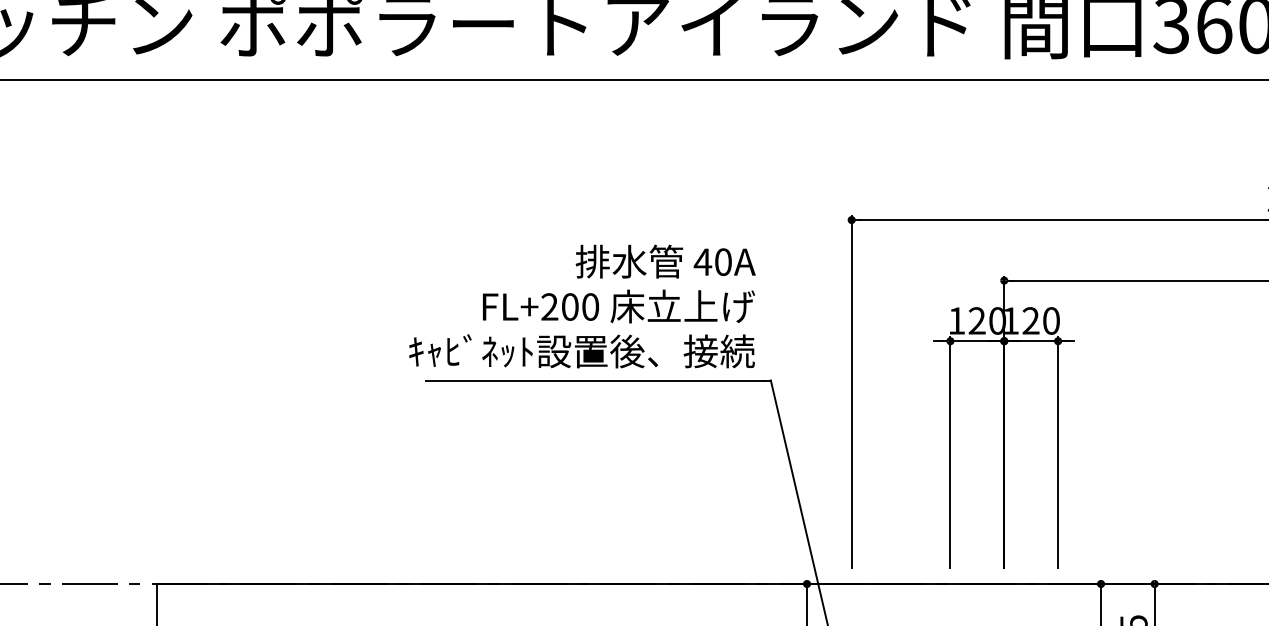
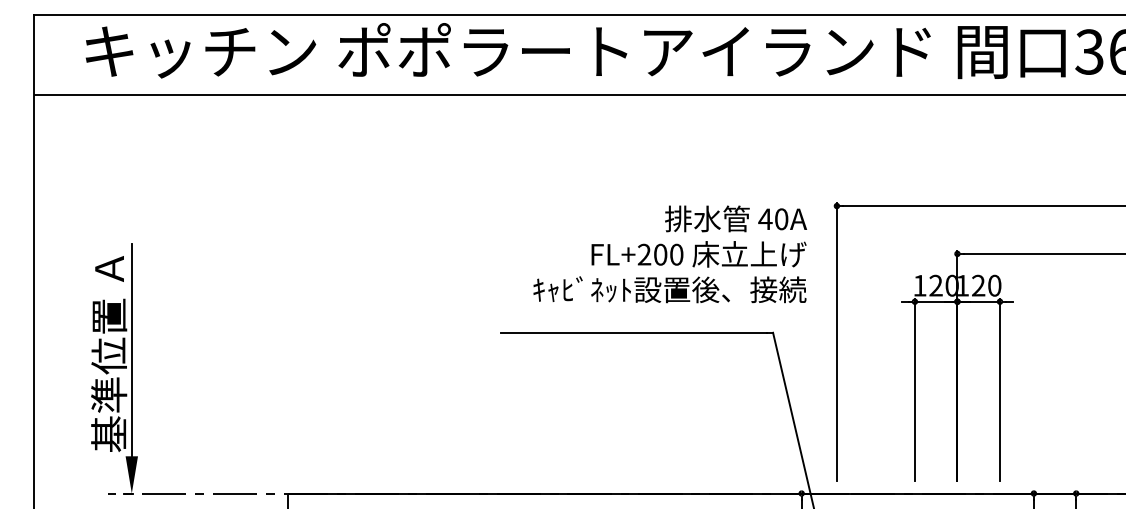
text: (581, 306) -> (669, 254), moved

